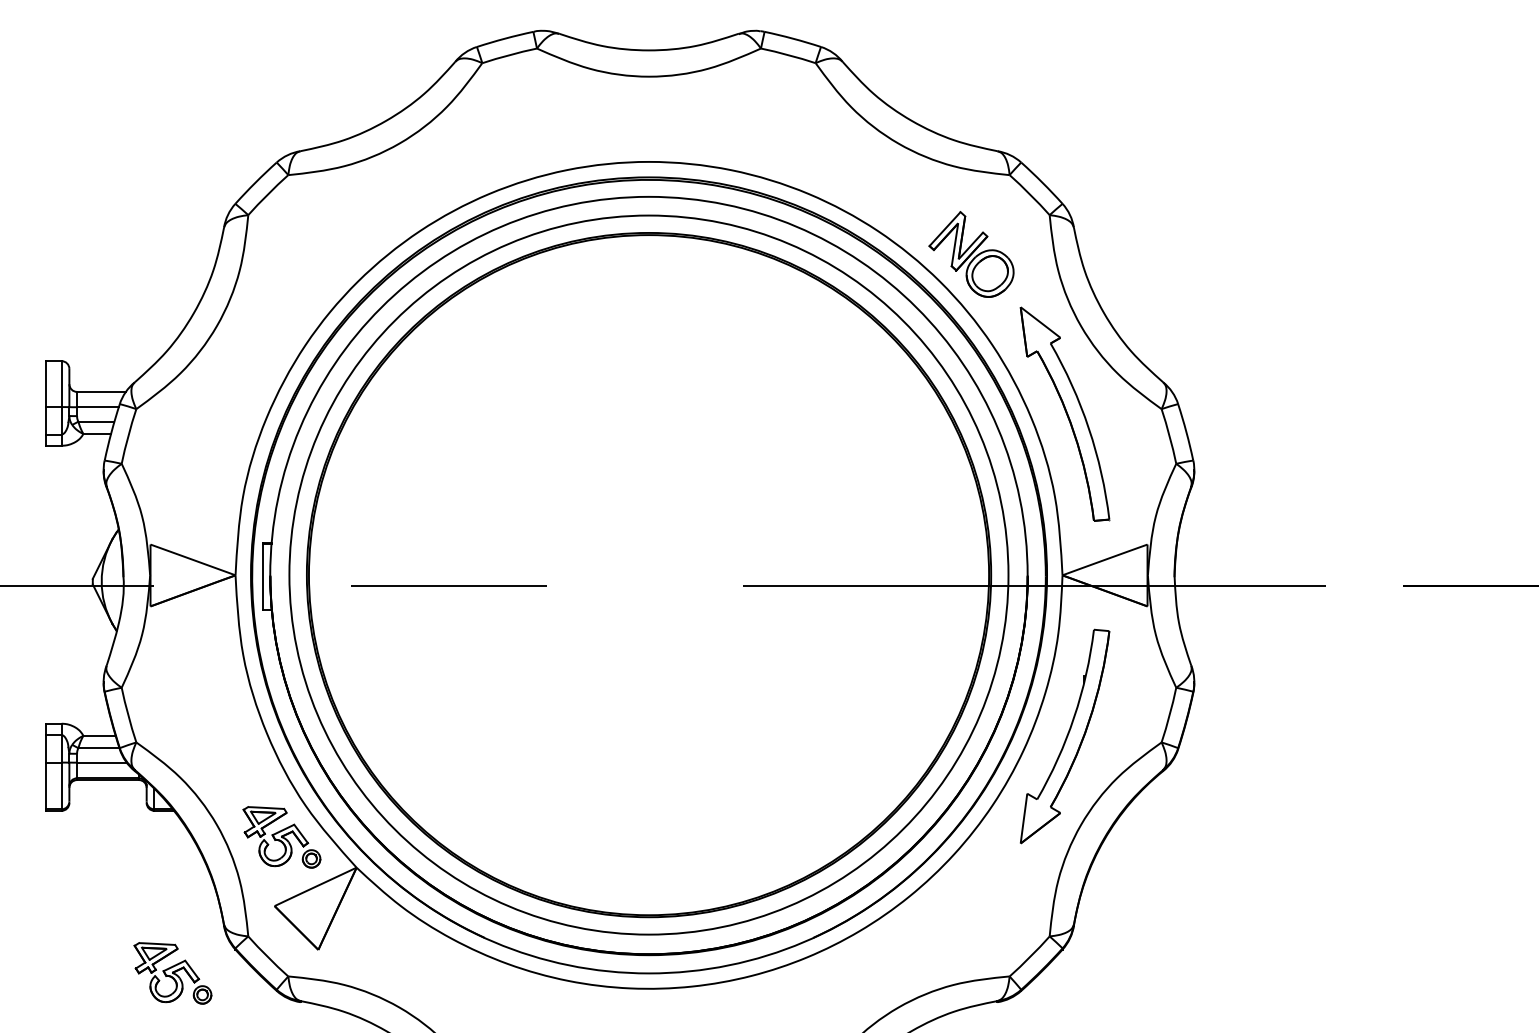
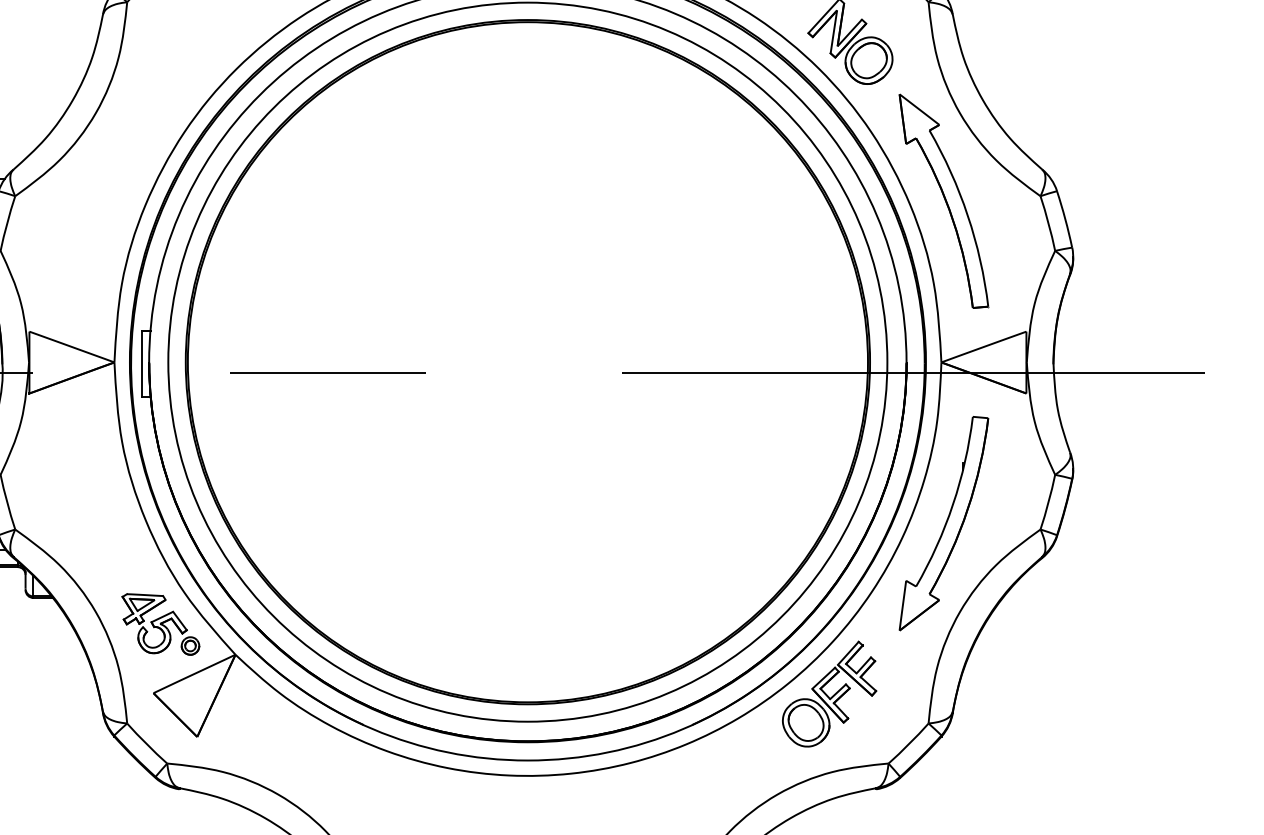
part: (950, 906) -> (829, 693), added
part: (172, 973) -> (51, 760), removed

